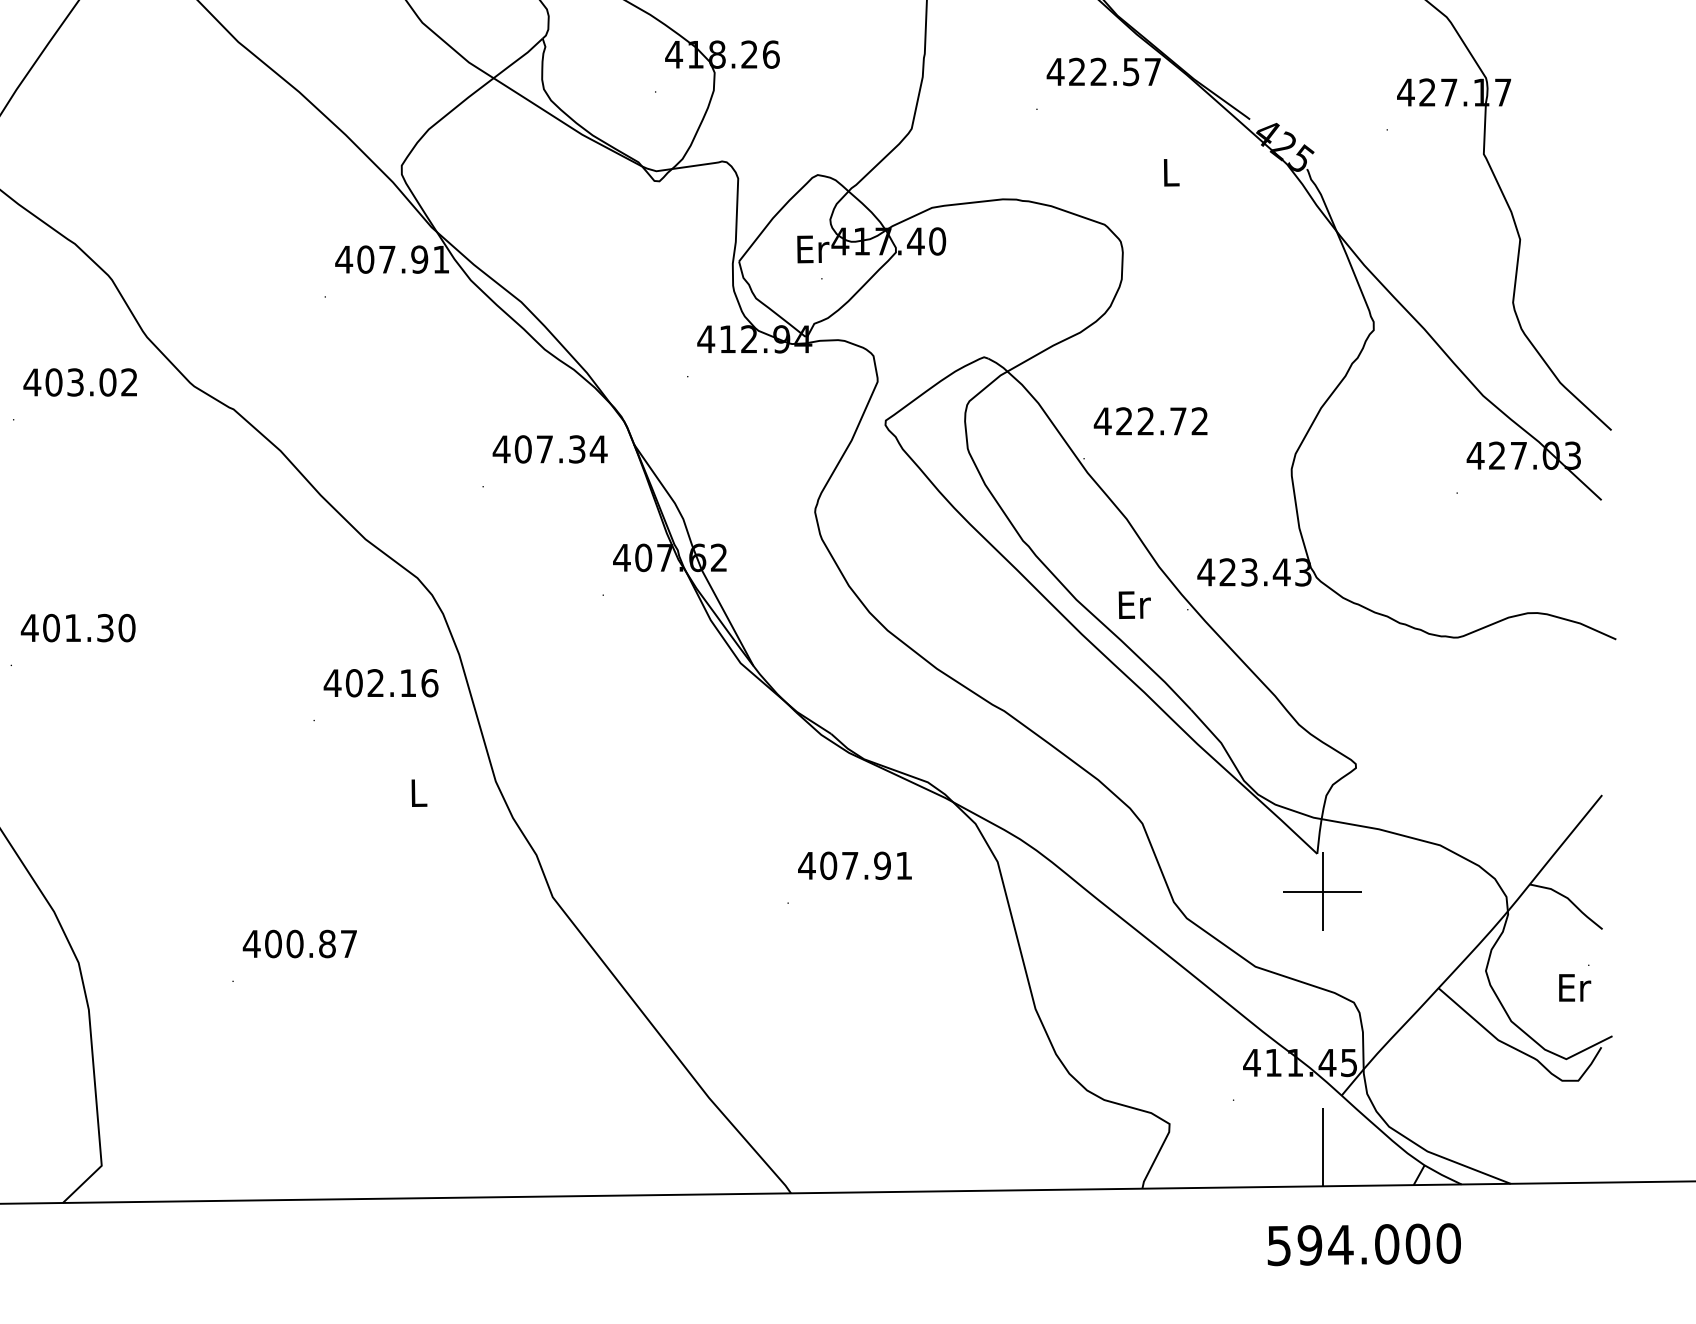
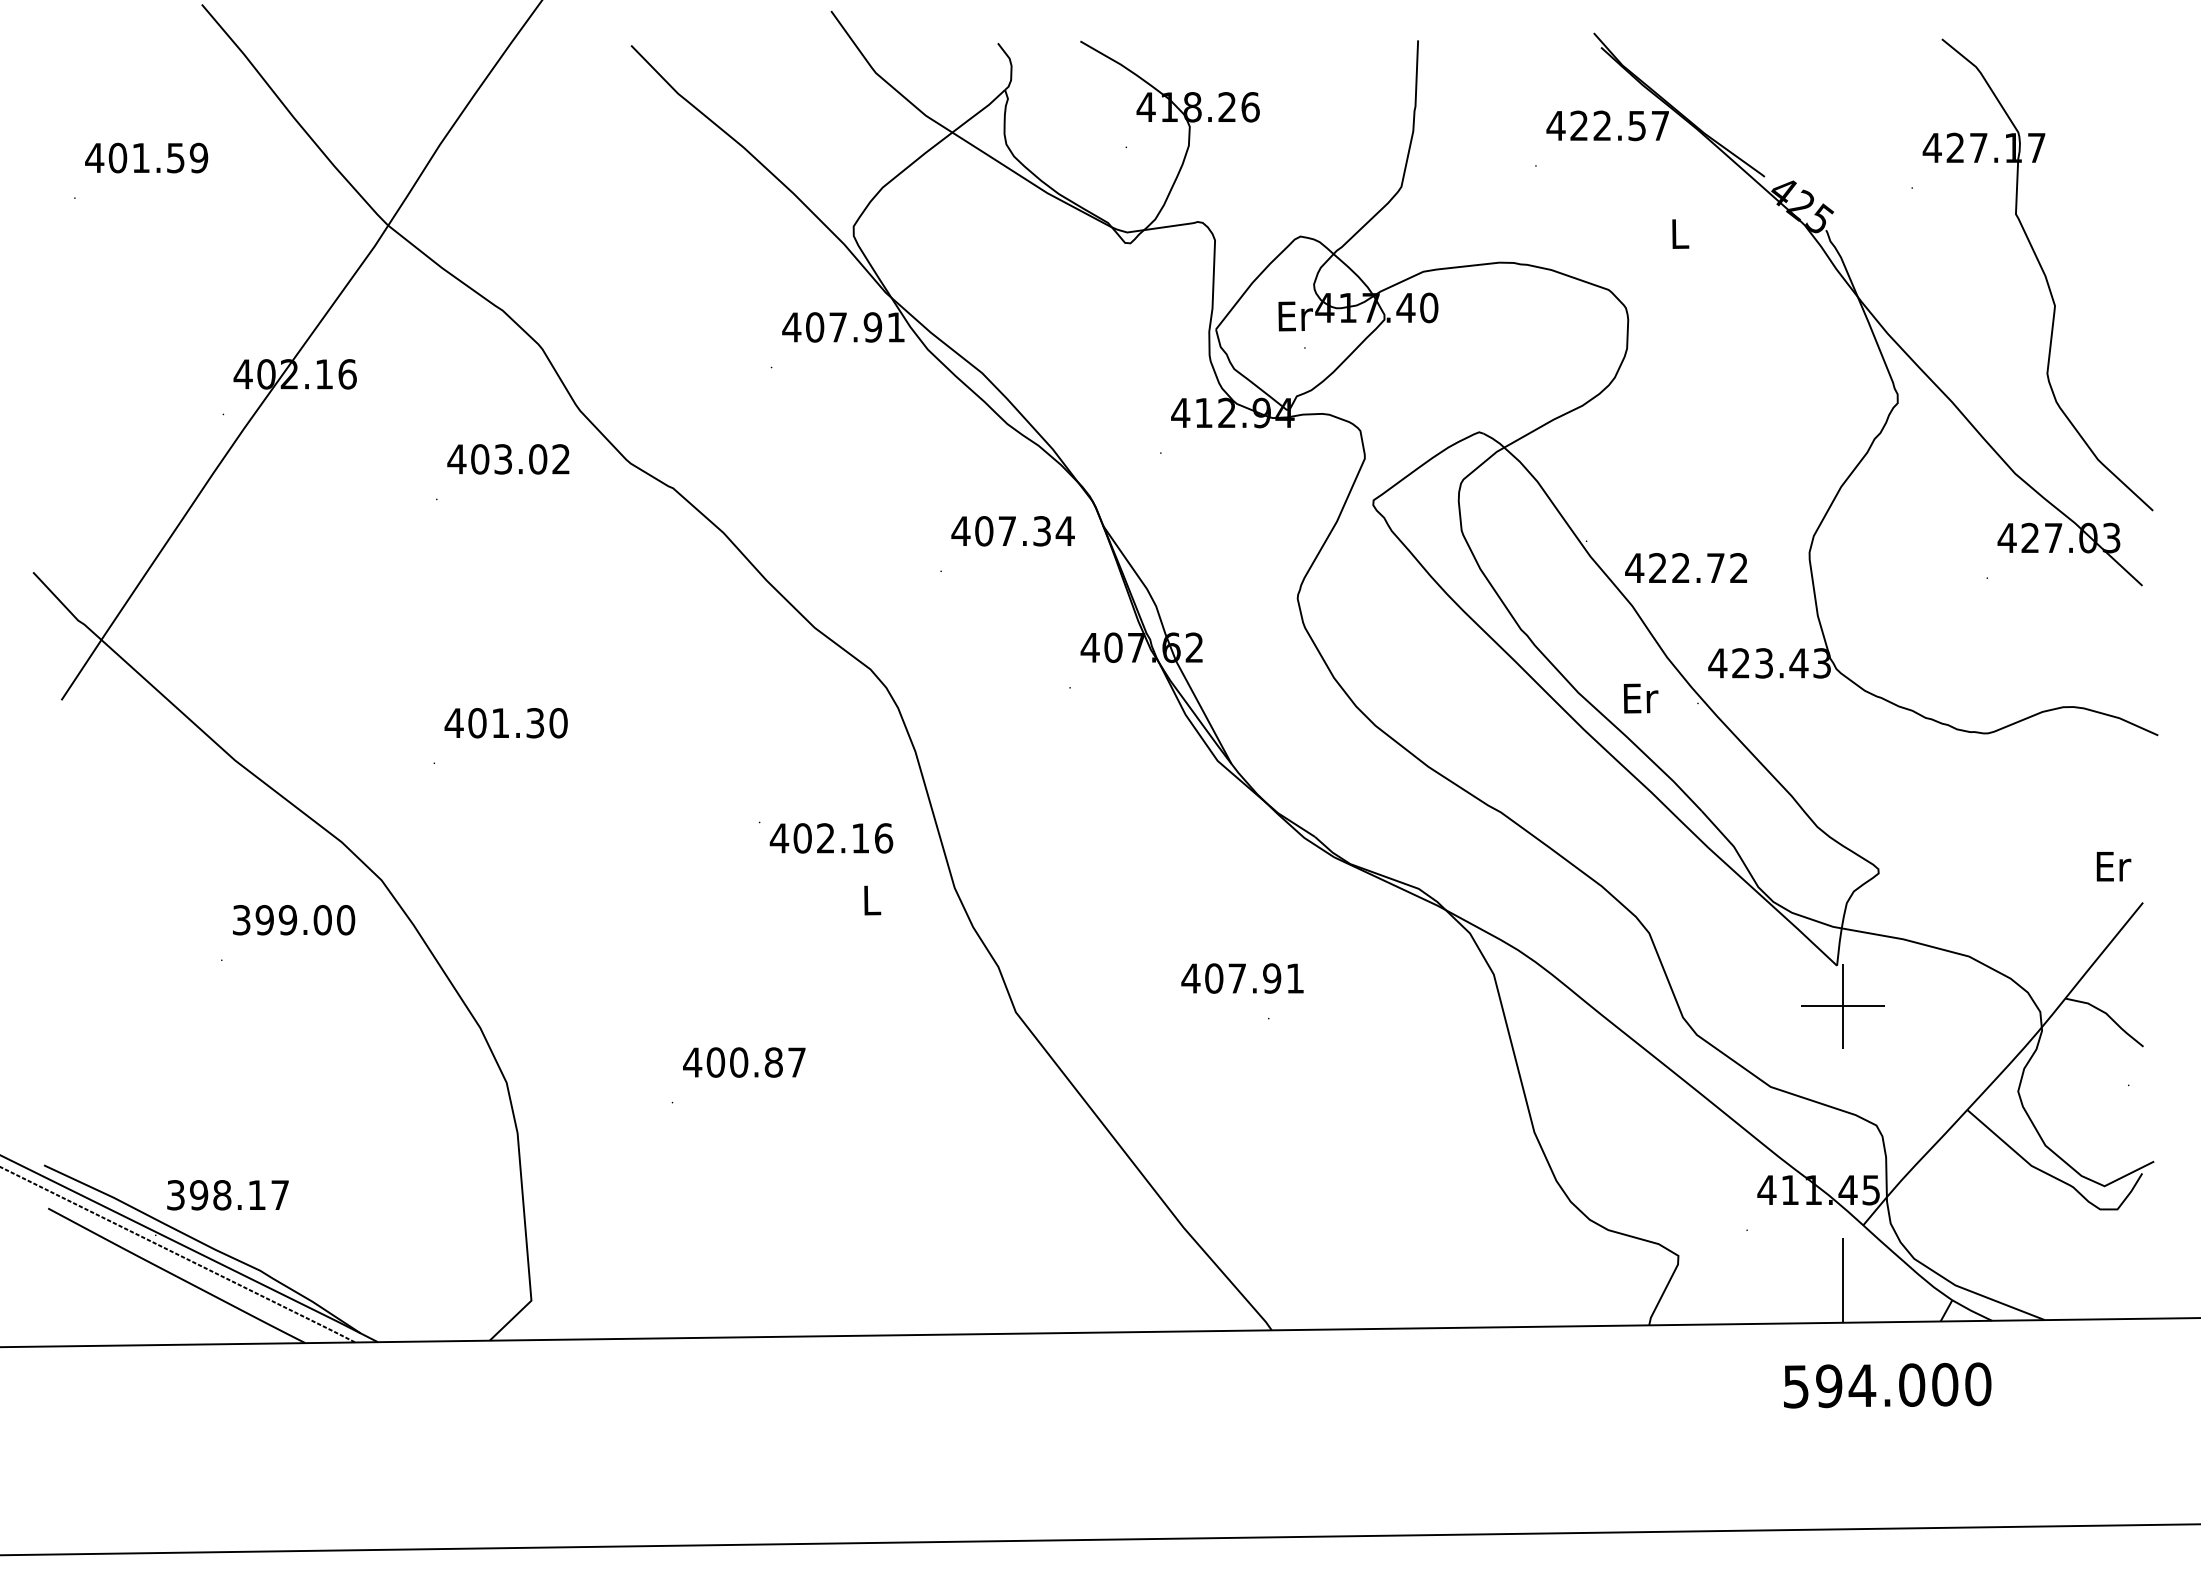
text: (1150, 420) -> (1685, 567), moved
text: (381, 683) -> (831, 838), moved
text: (854, 865) -> (1242, 978), moved
text: (1574, 987) -> (2113, 866), moved

